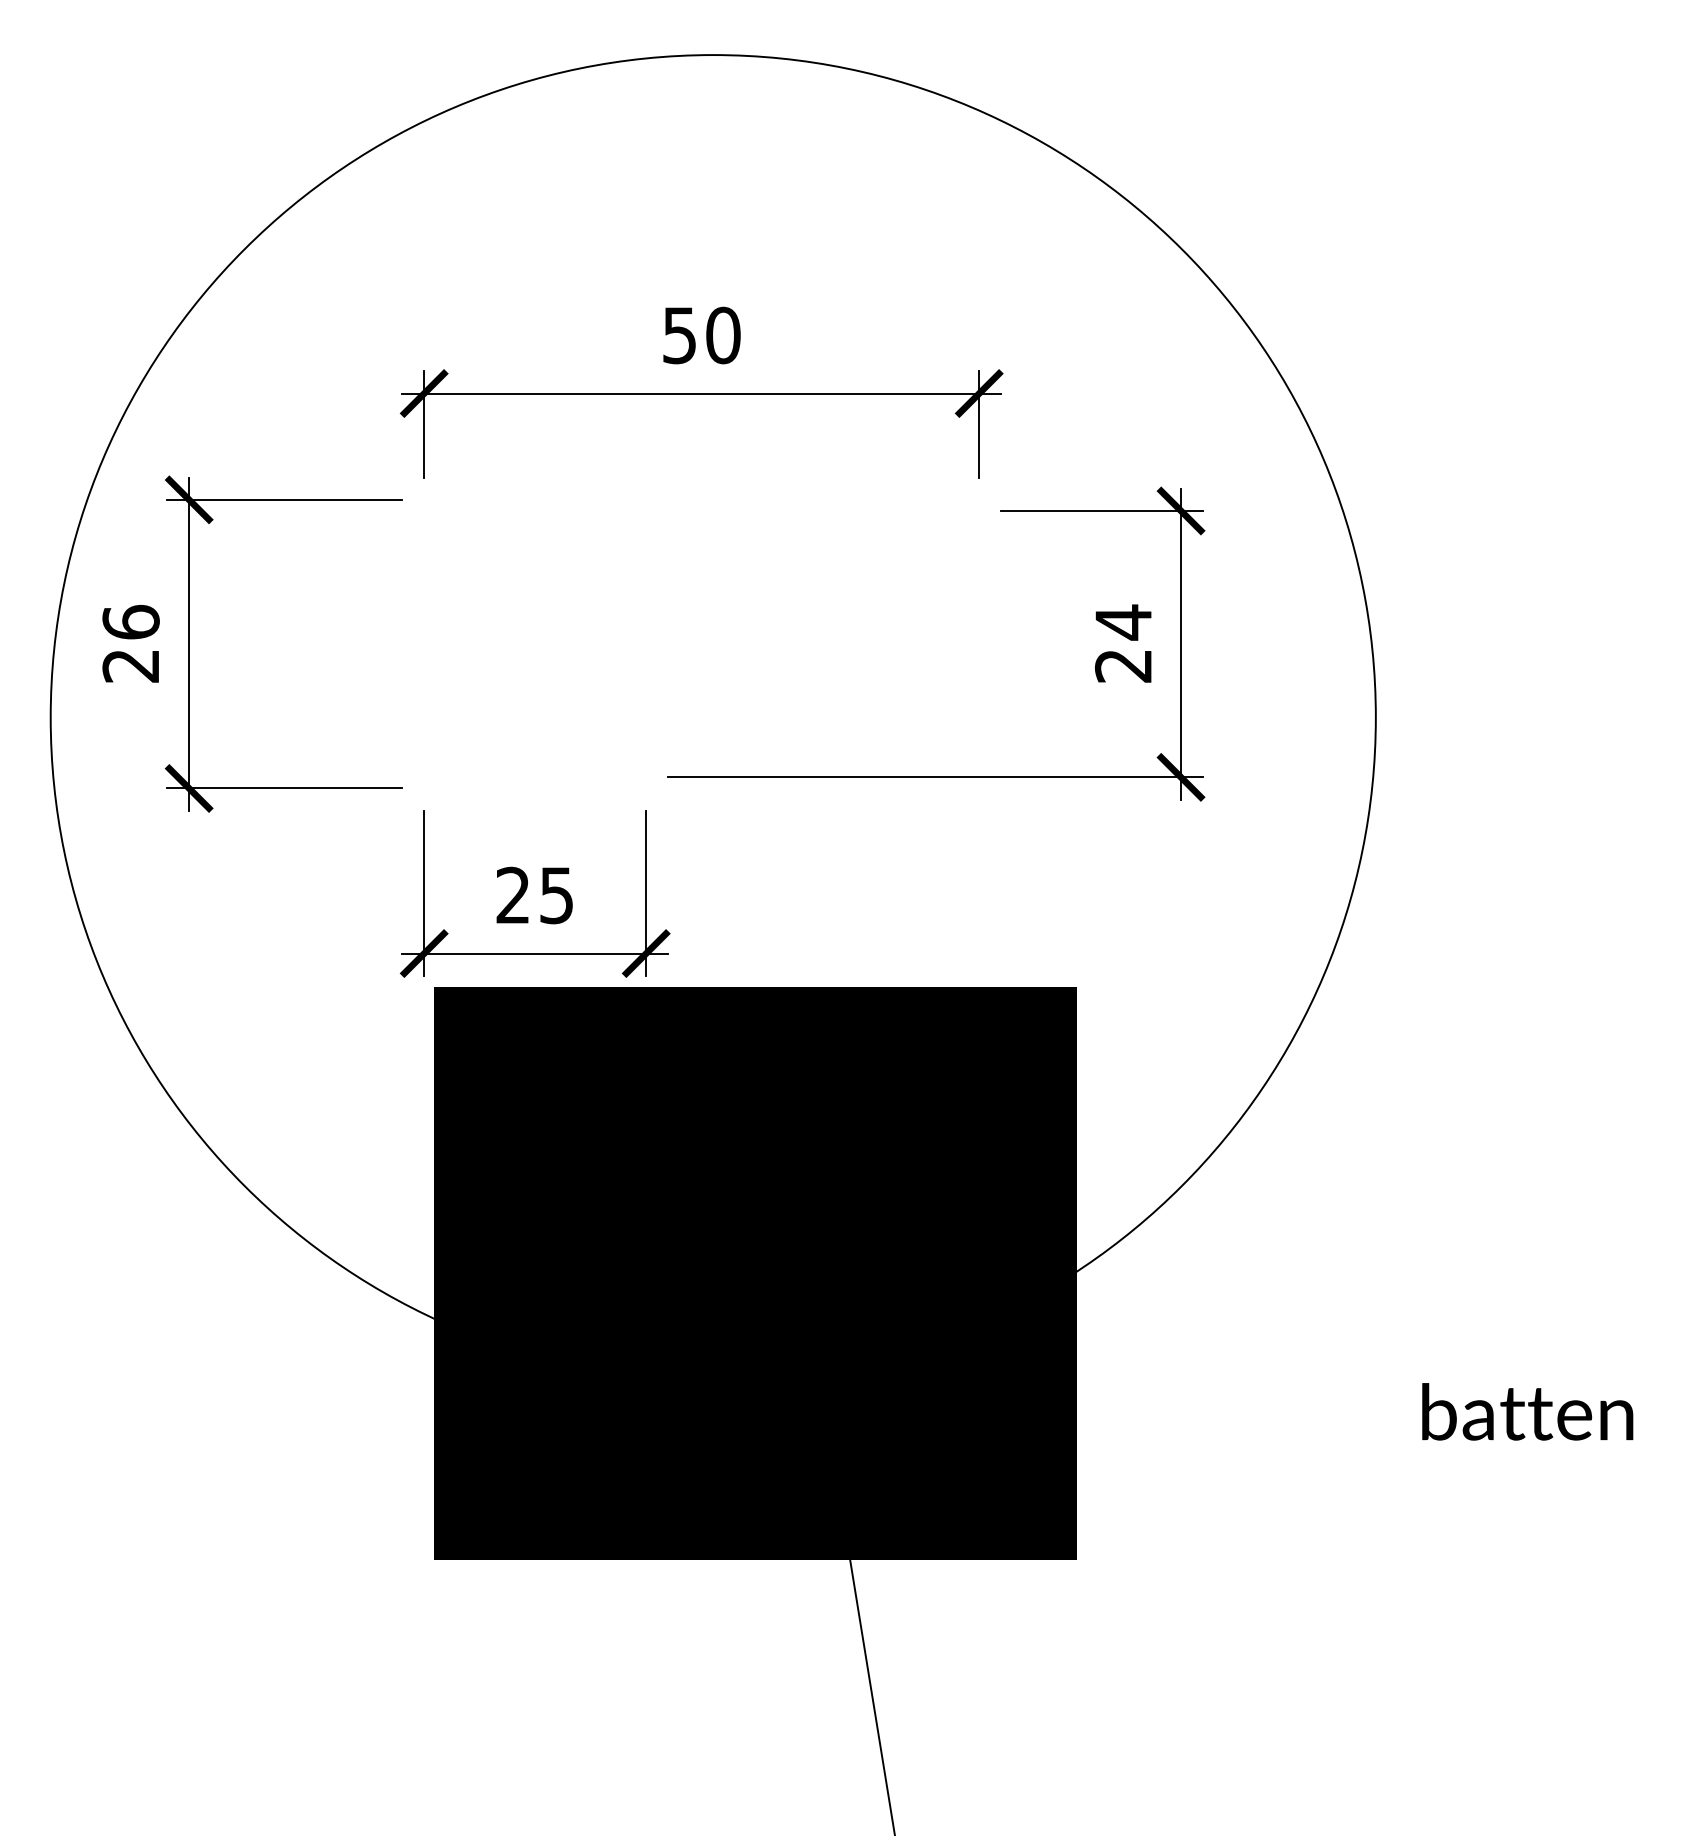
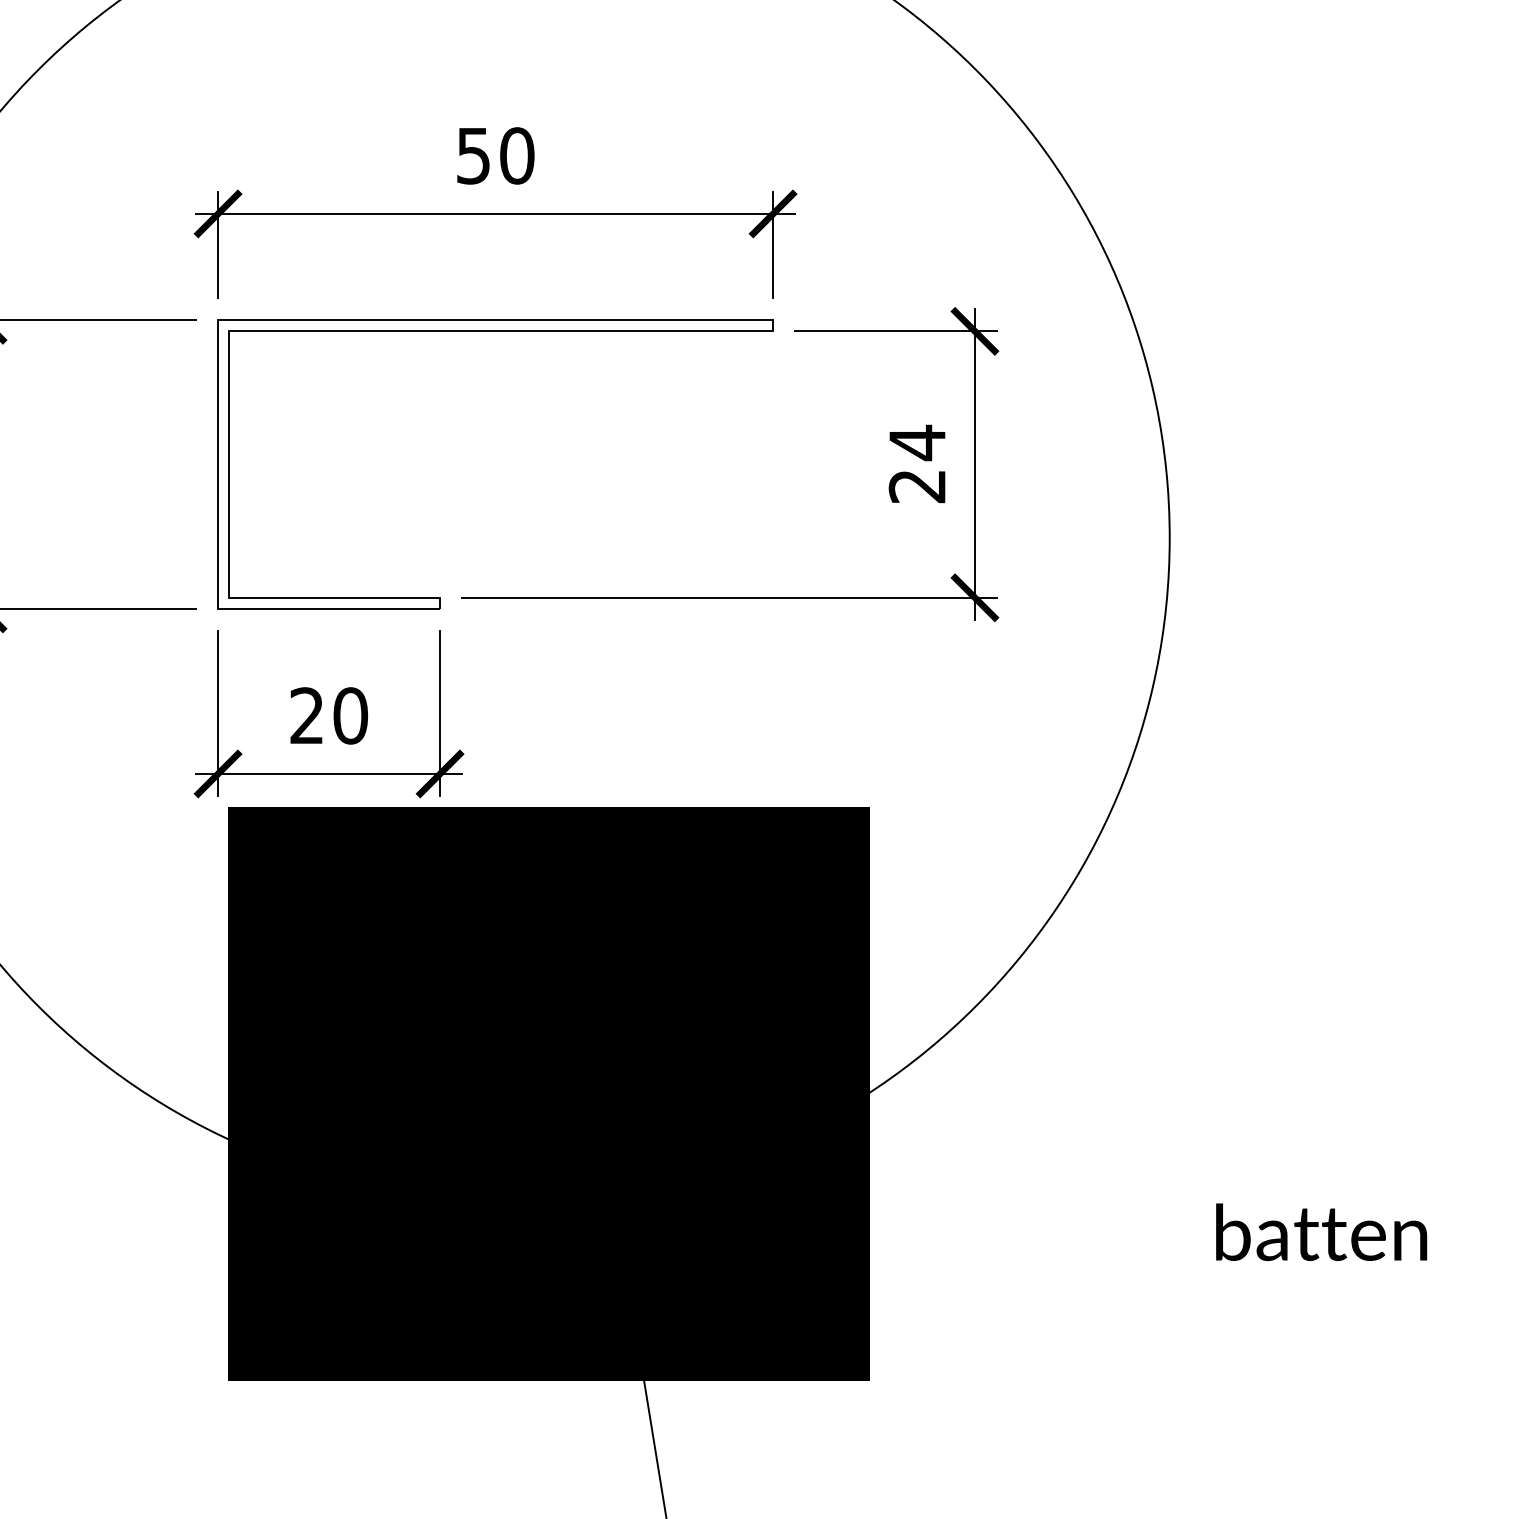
part: (701, 511) -> (495, 331), added
text: (556, 895) -> (350, 715), 25 -> 20

